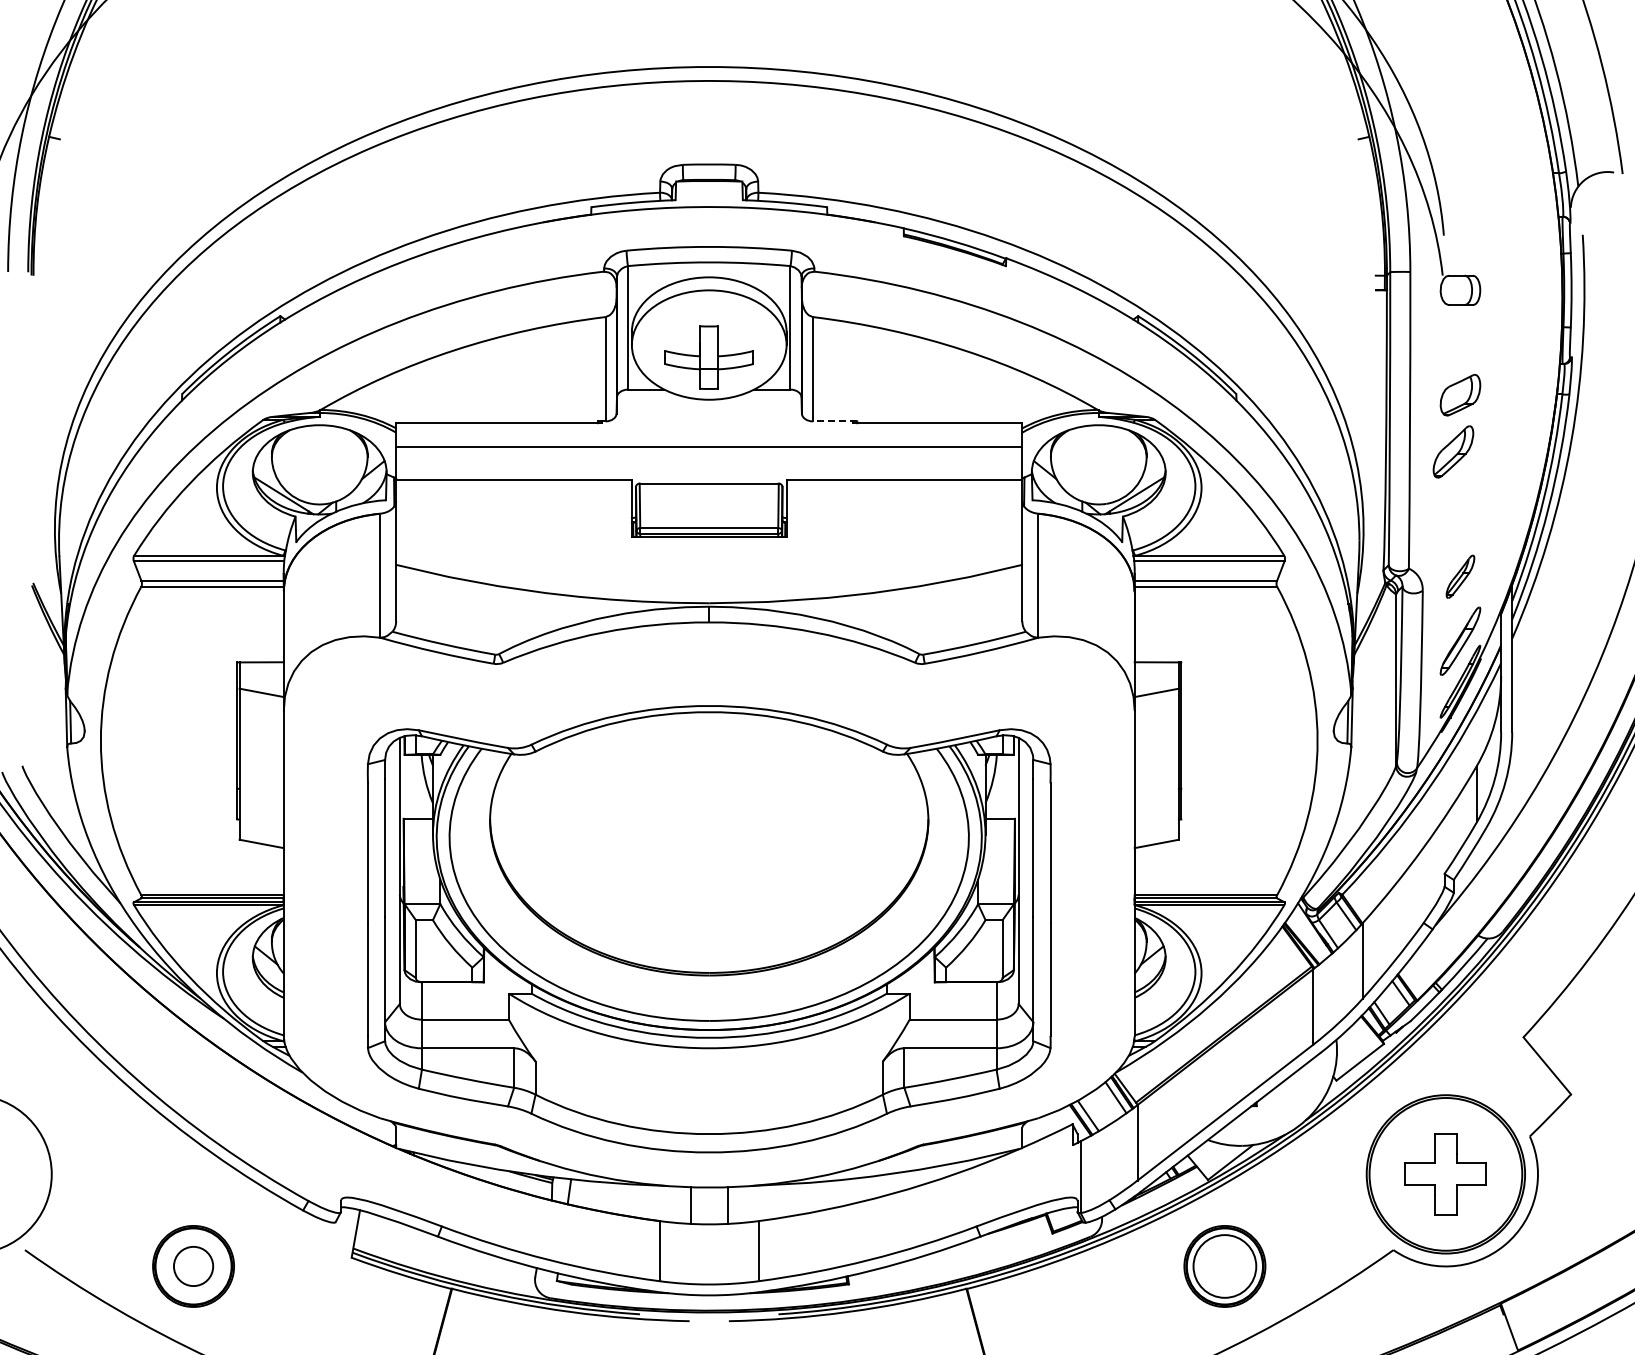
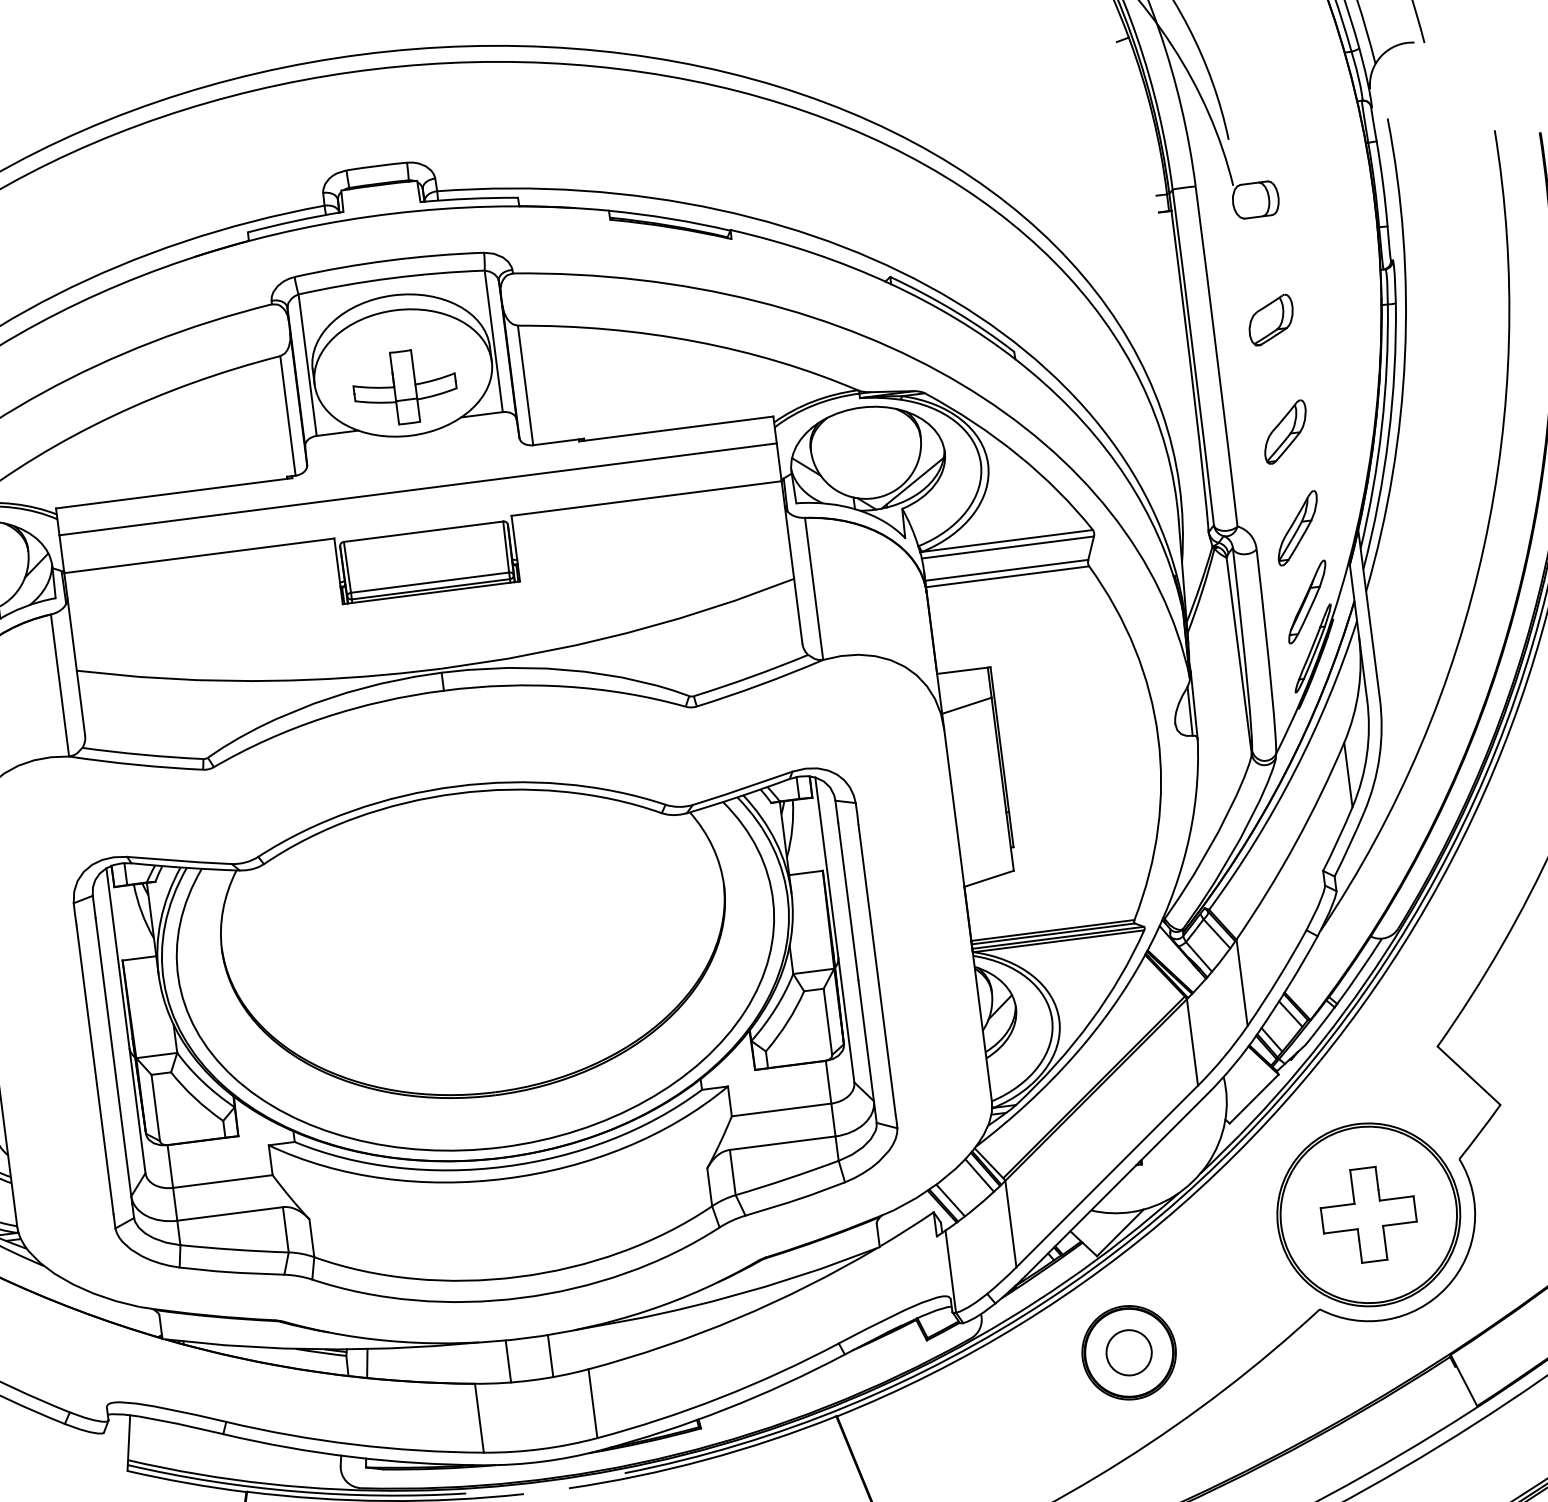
line: (834, 421) -> (557, 442), dashed -> solid
part: (1453, 451) -> (1285, 431), moved
part: (1460, 576) -> (1297, 527), size x1.43
circle: (1224, 1266) -> (1128, 1352), size x0.62

